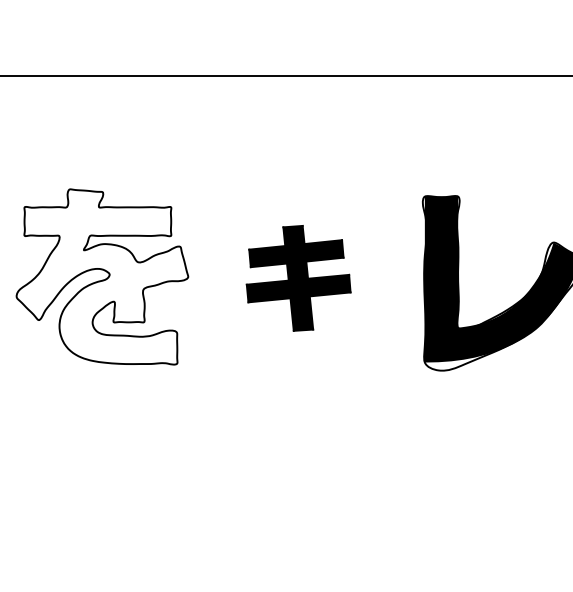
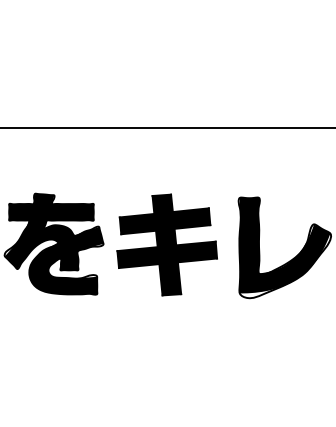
fill: (101, 275) -> (53, 243), added
part: (297, 277) -> (166, 244), size x1.67

